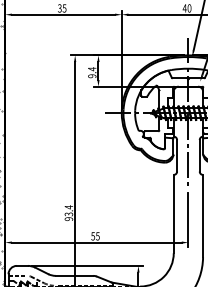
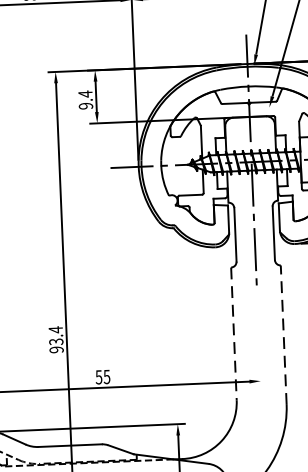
line: (173, 214) -> (233, 334), solid -> dashed
line: (203, 215) -> (284, 334), solid -> dashed
line: (188, 219) -> (259, 342), removed

